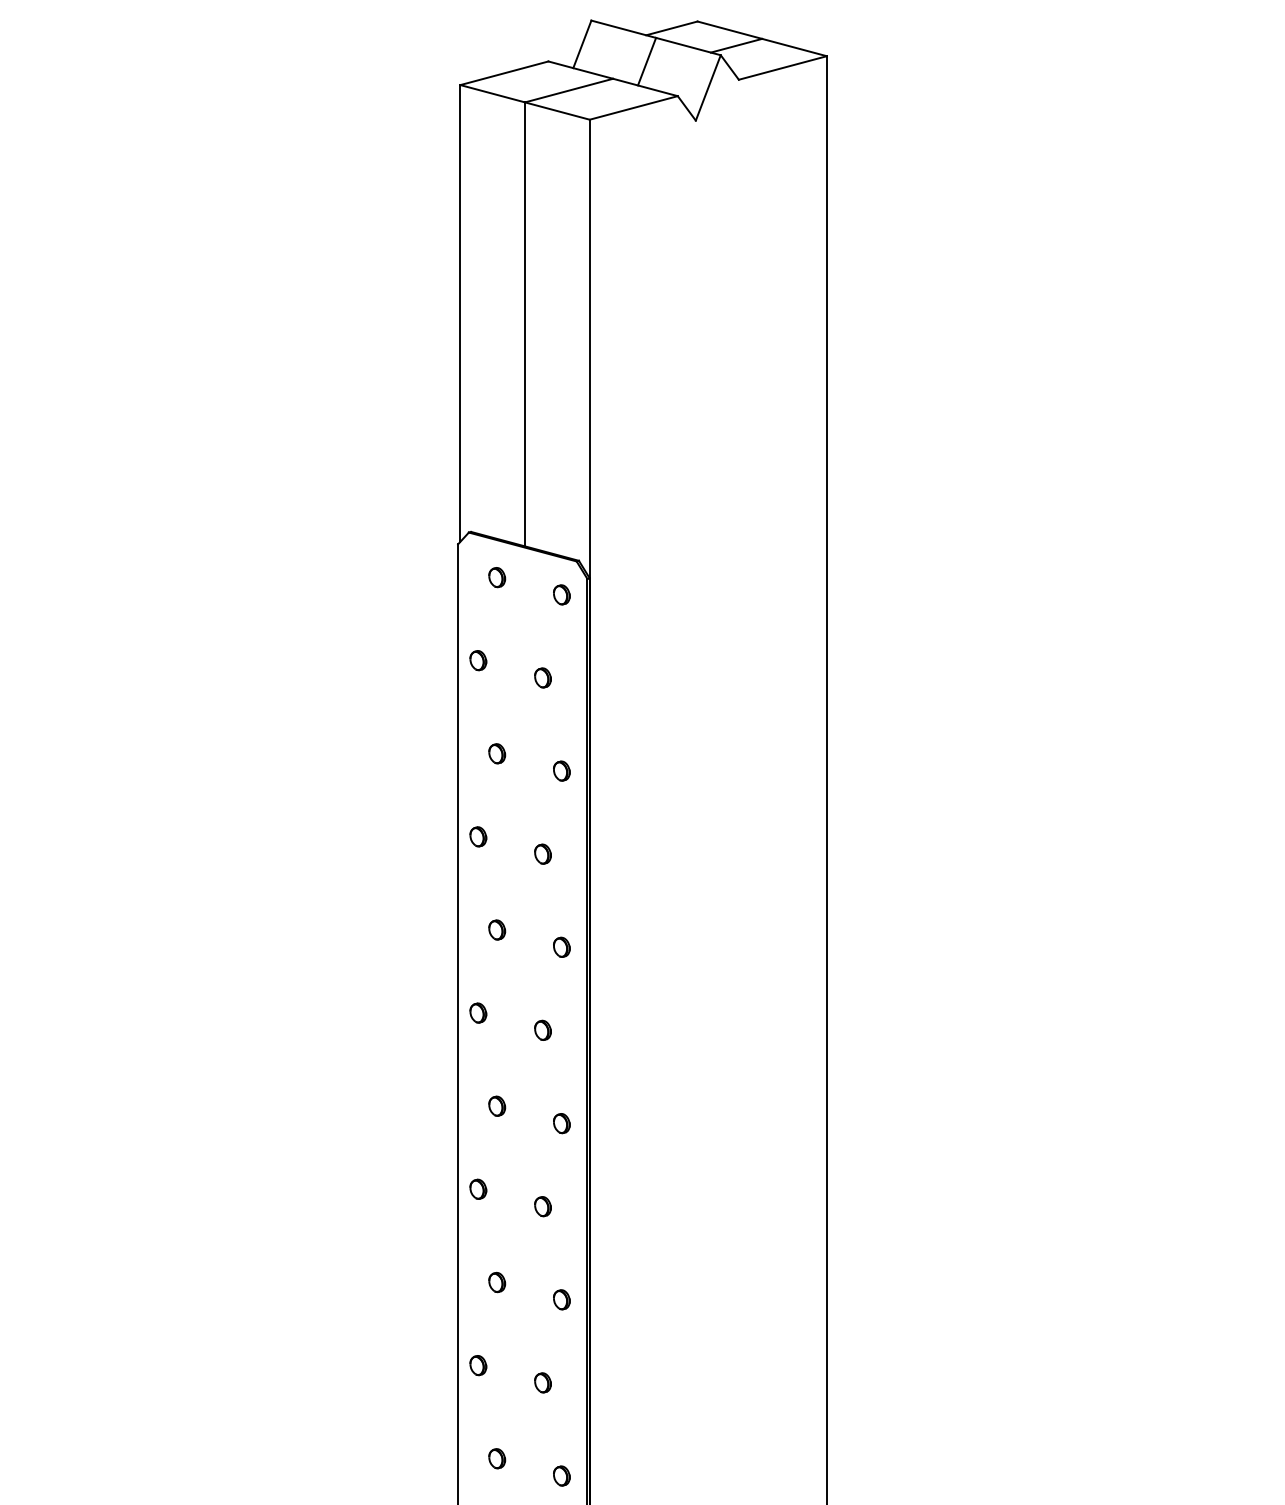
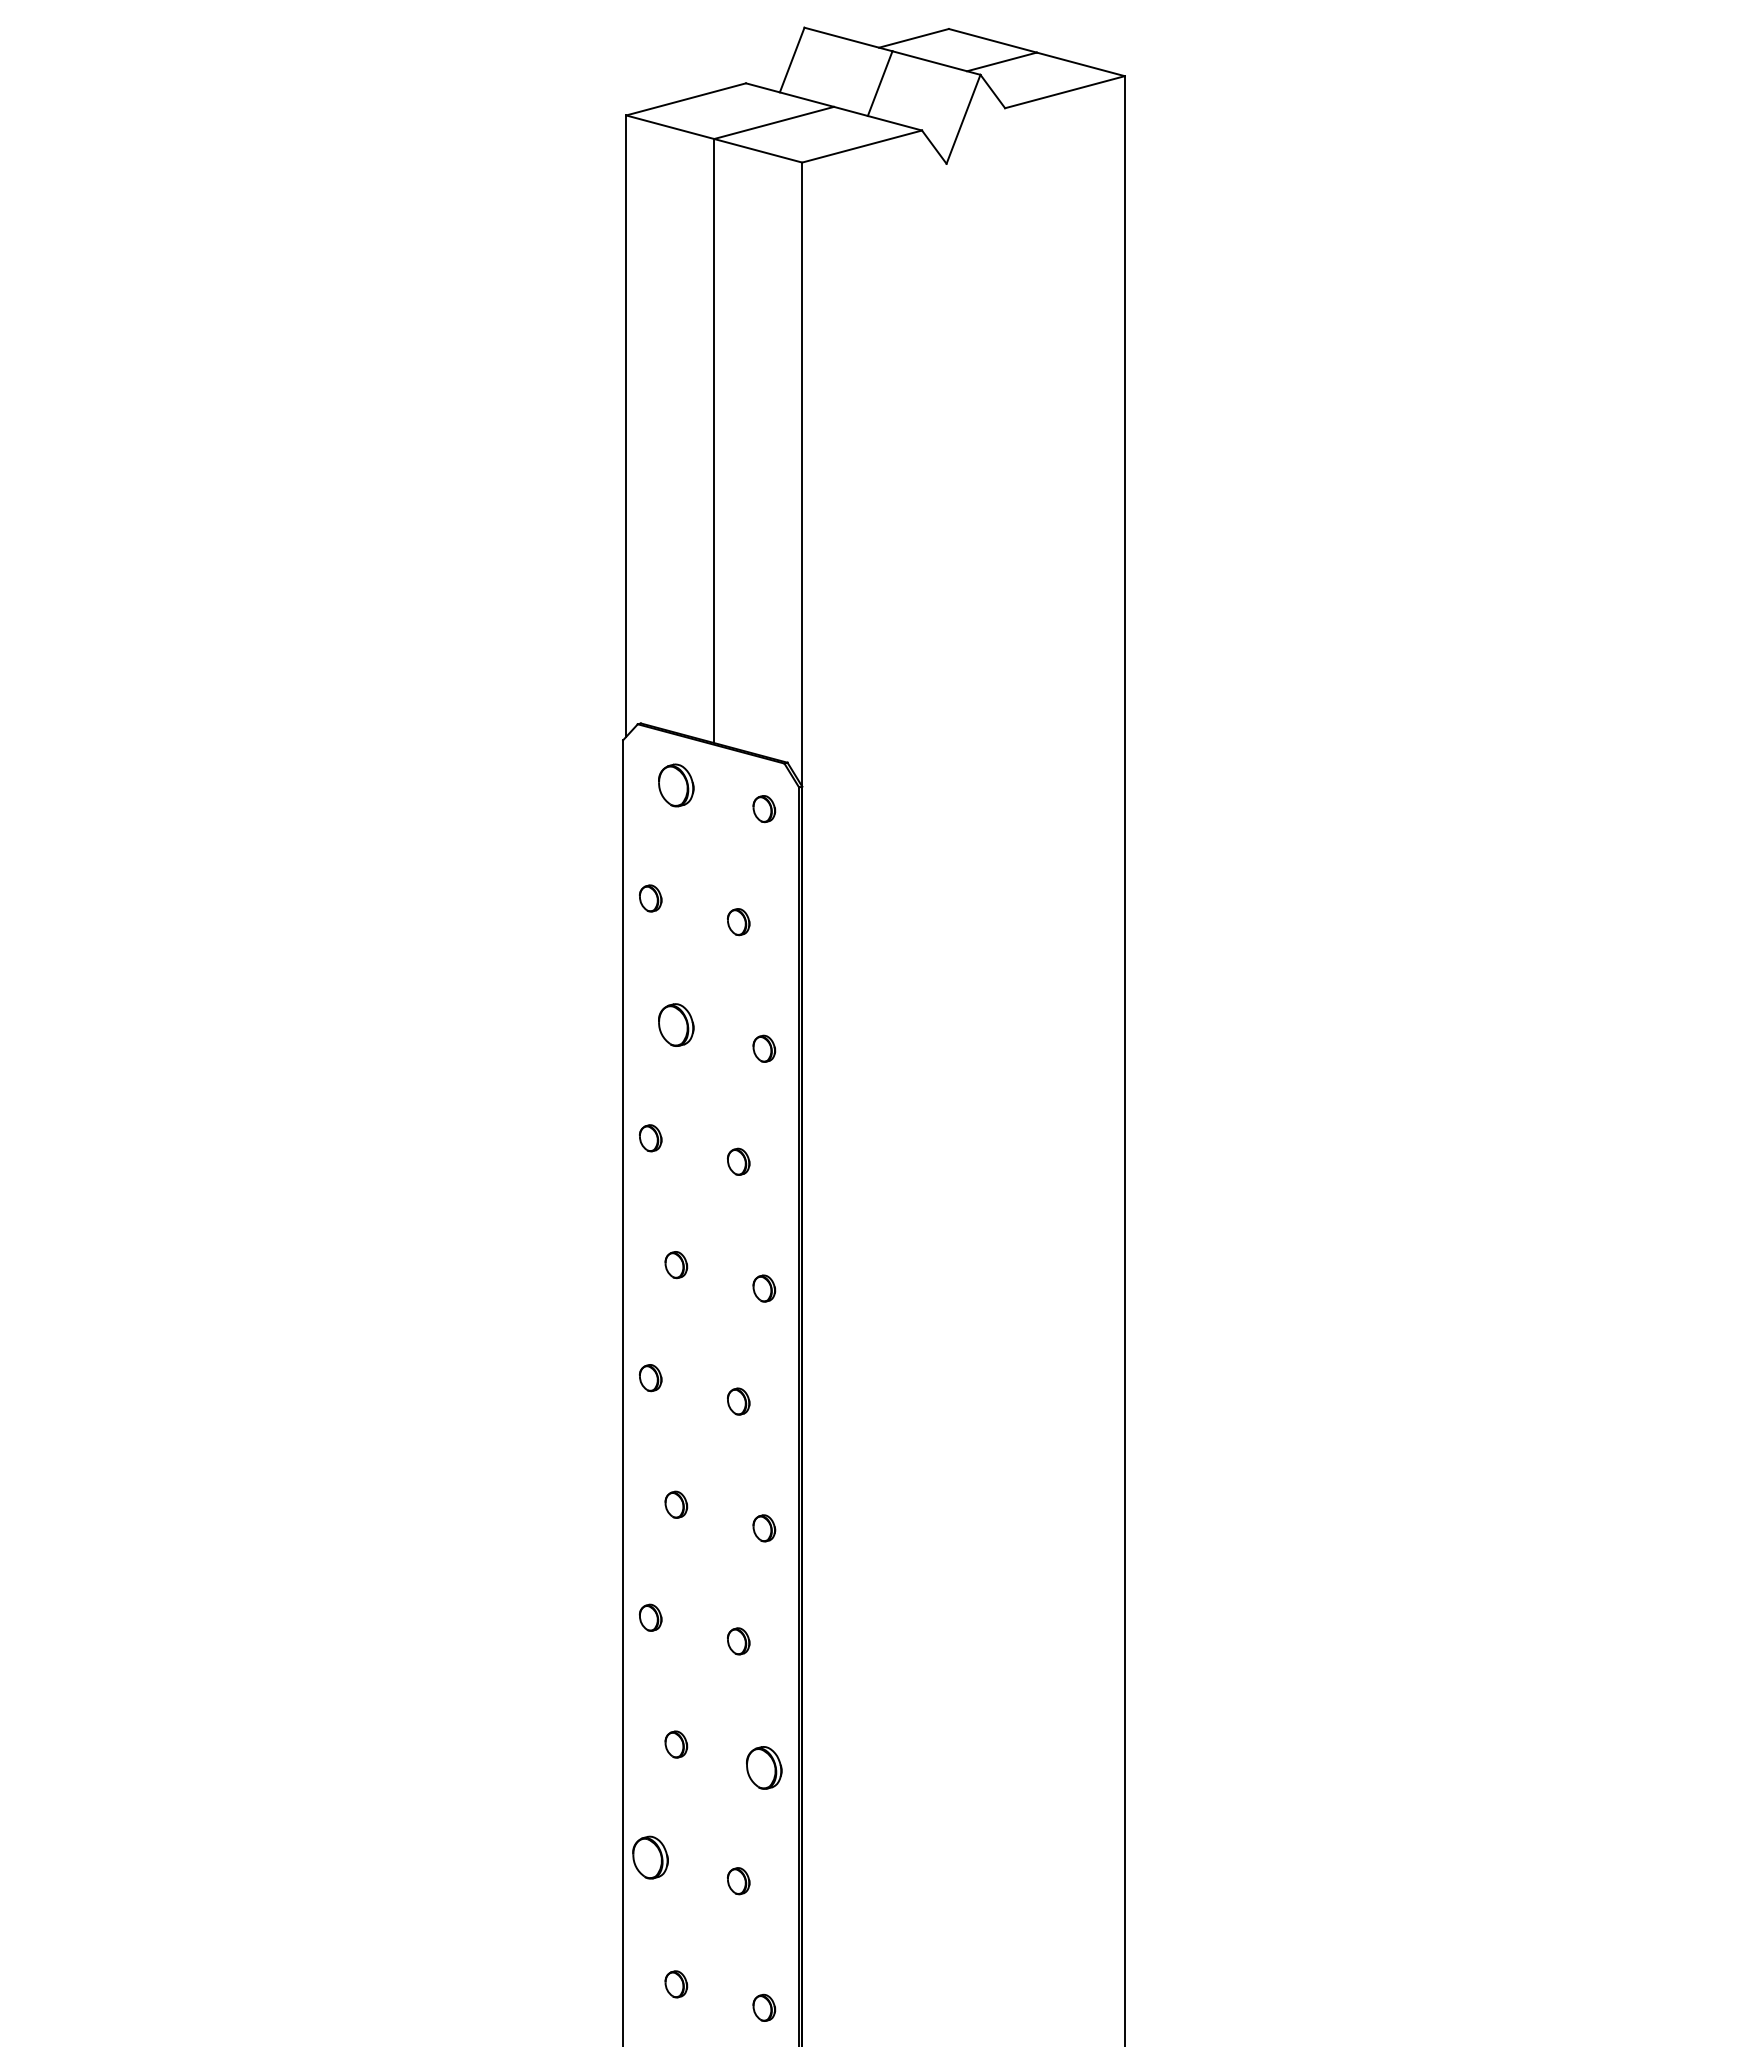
part: (497, 577) -> (676, 785), size x1.6
part: (497, 753) -> (676, 1025), size x1.6
part: (562, 1300) -> (764, 1768), size x1.6
part: (478, 1365) -> (650, 1857), size x1.6

